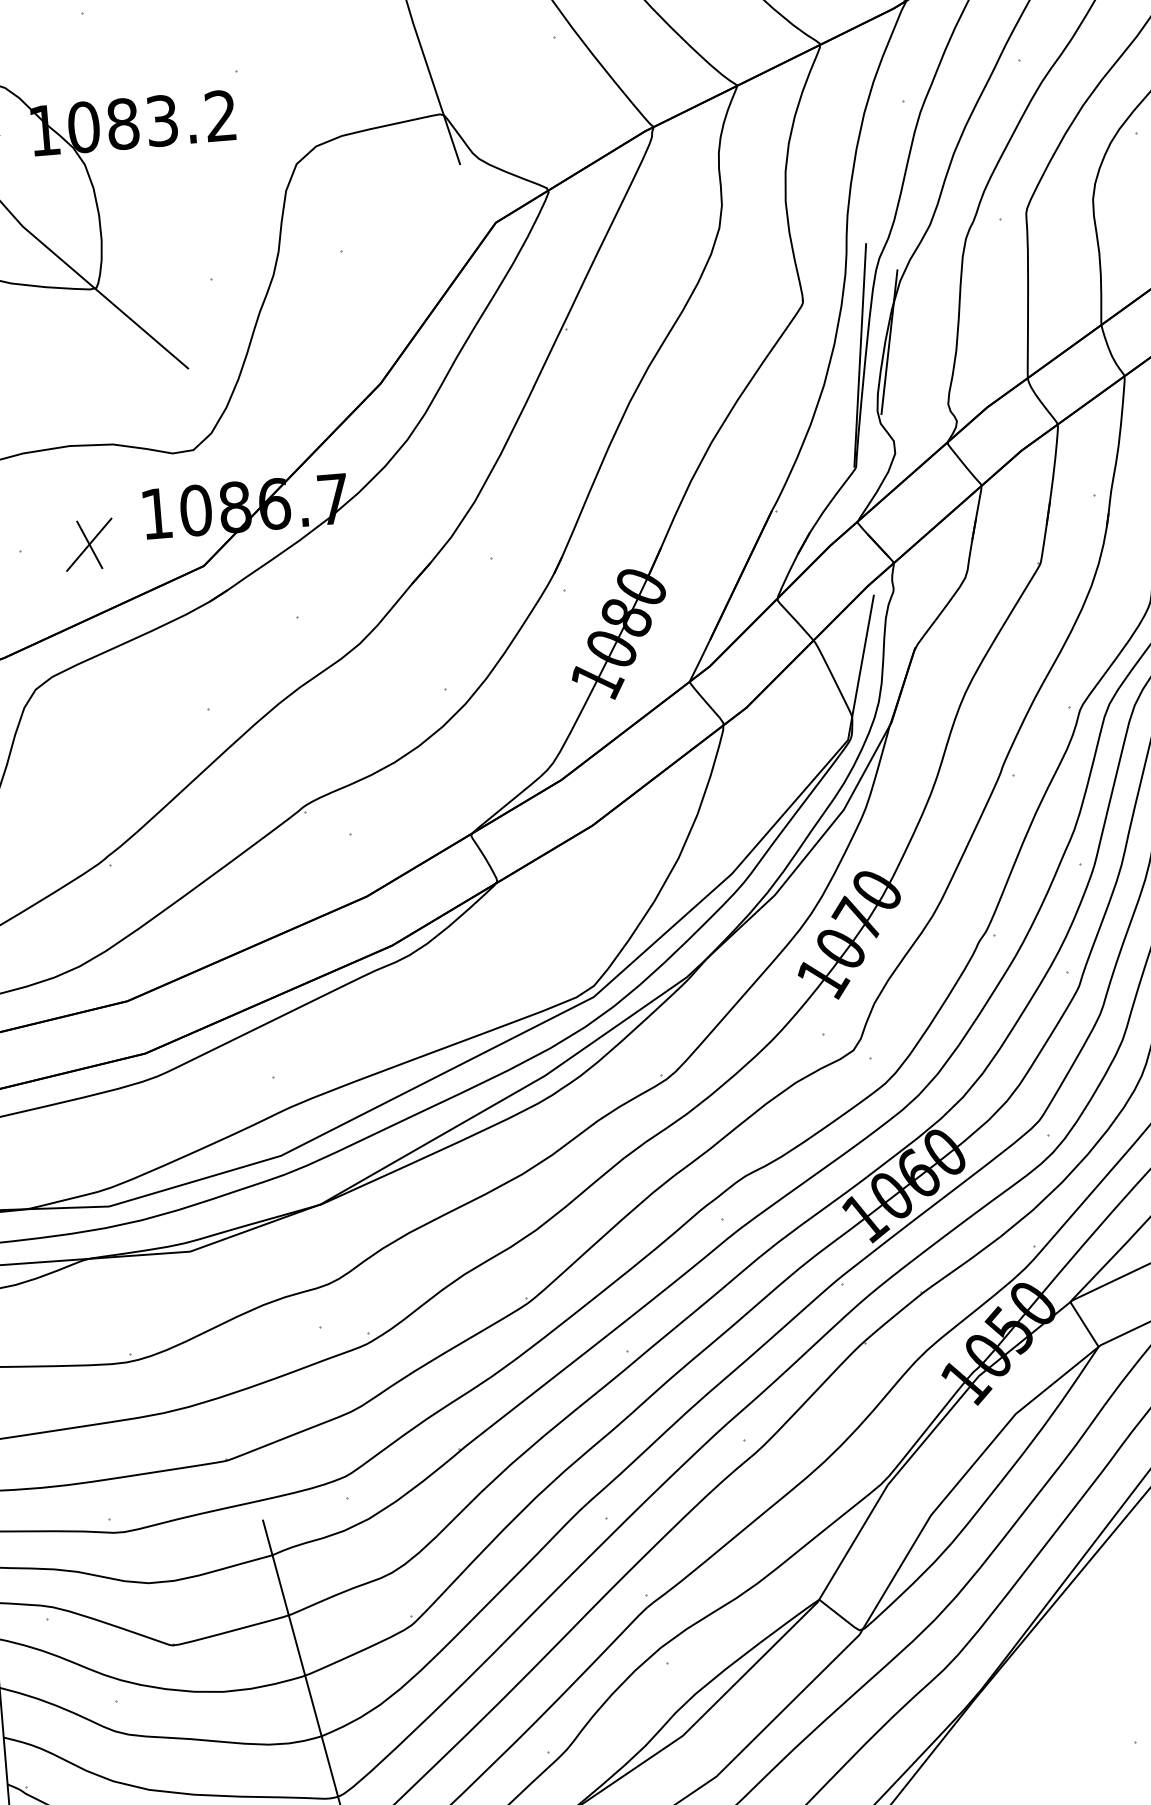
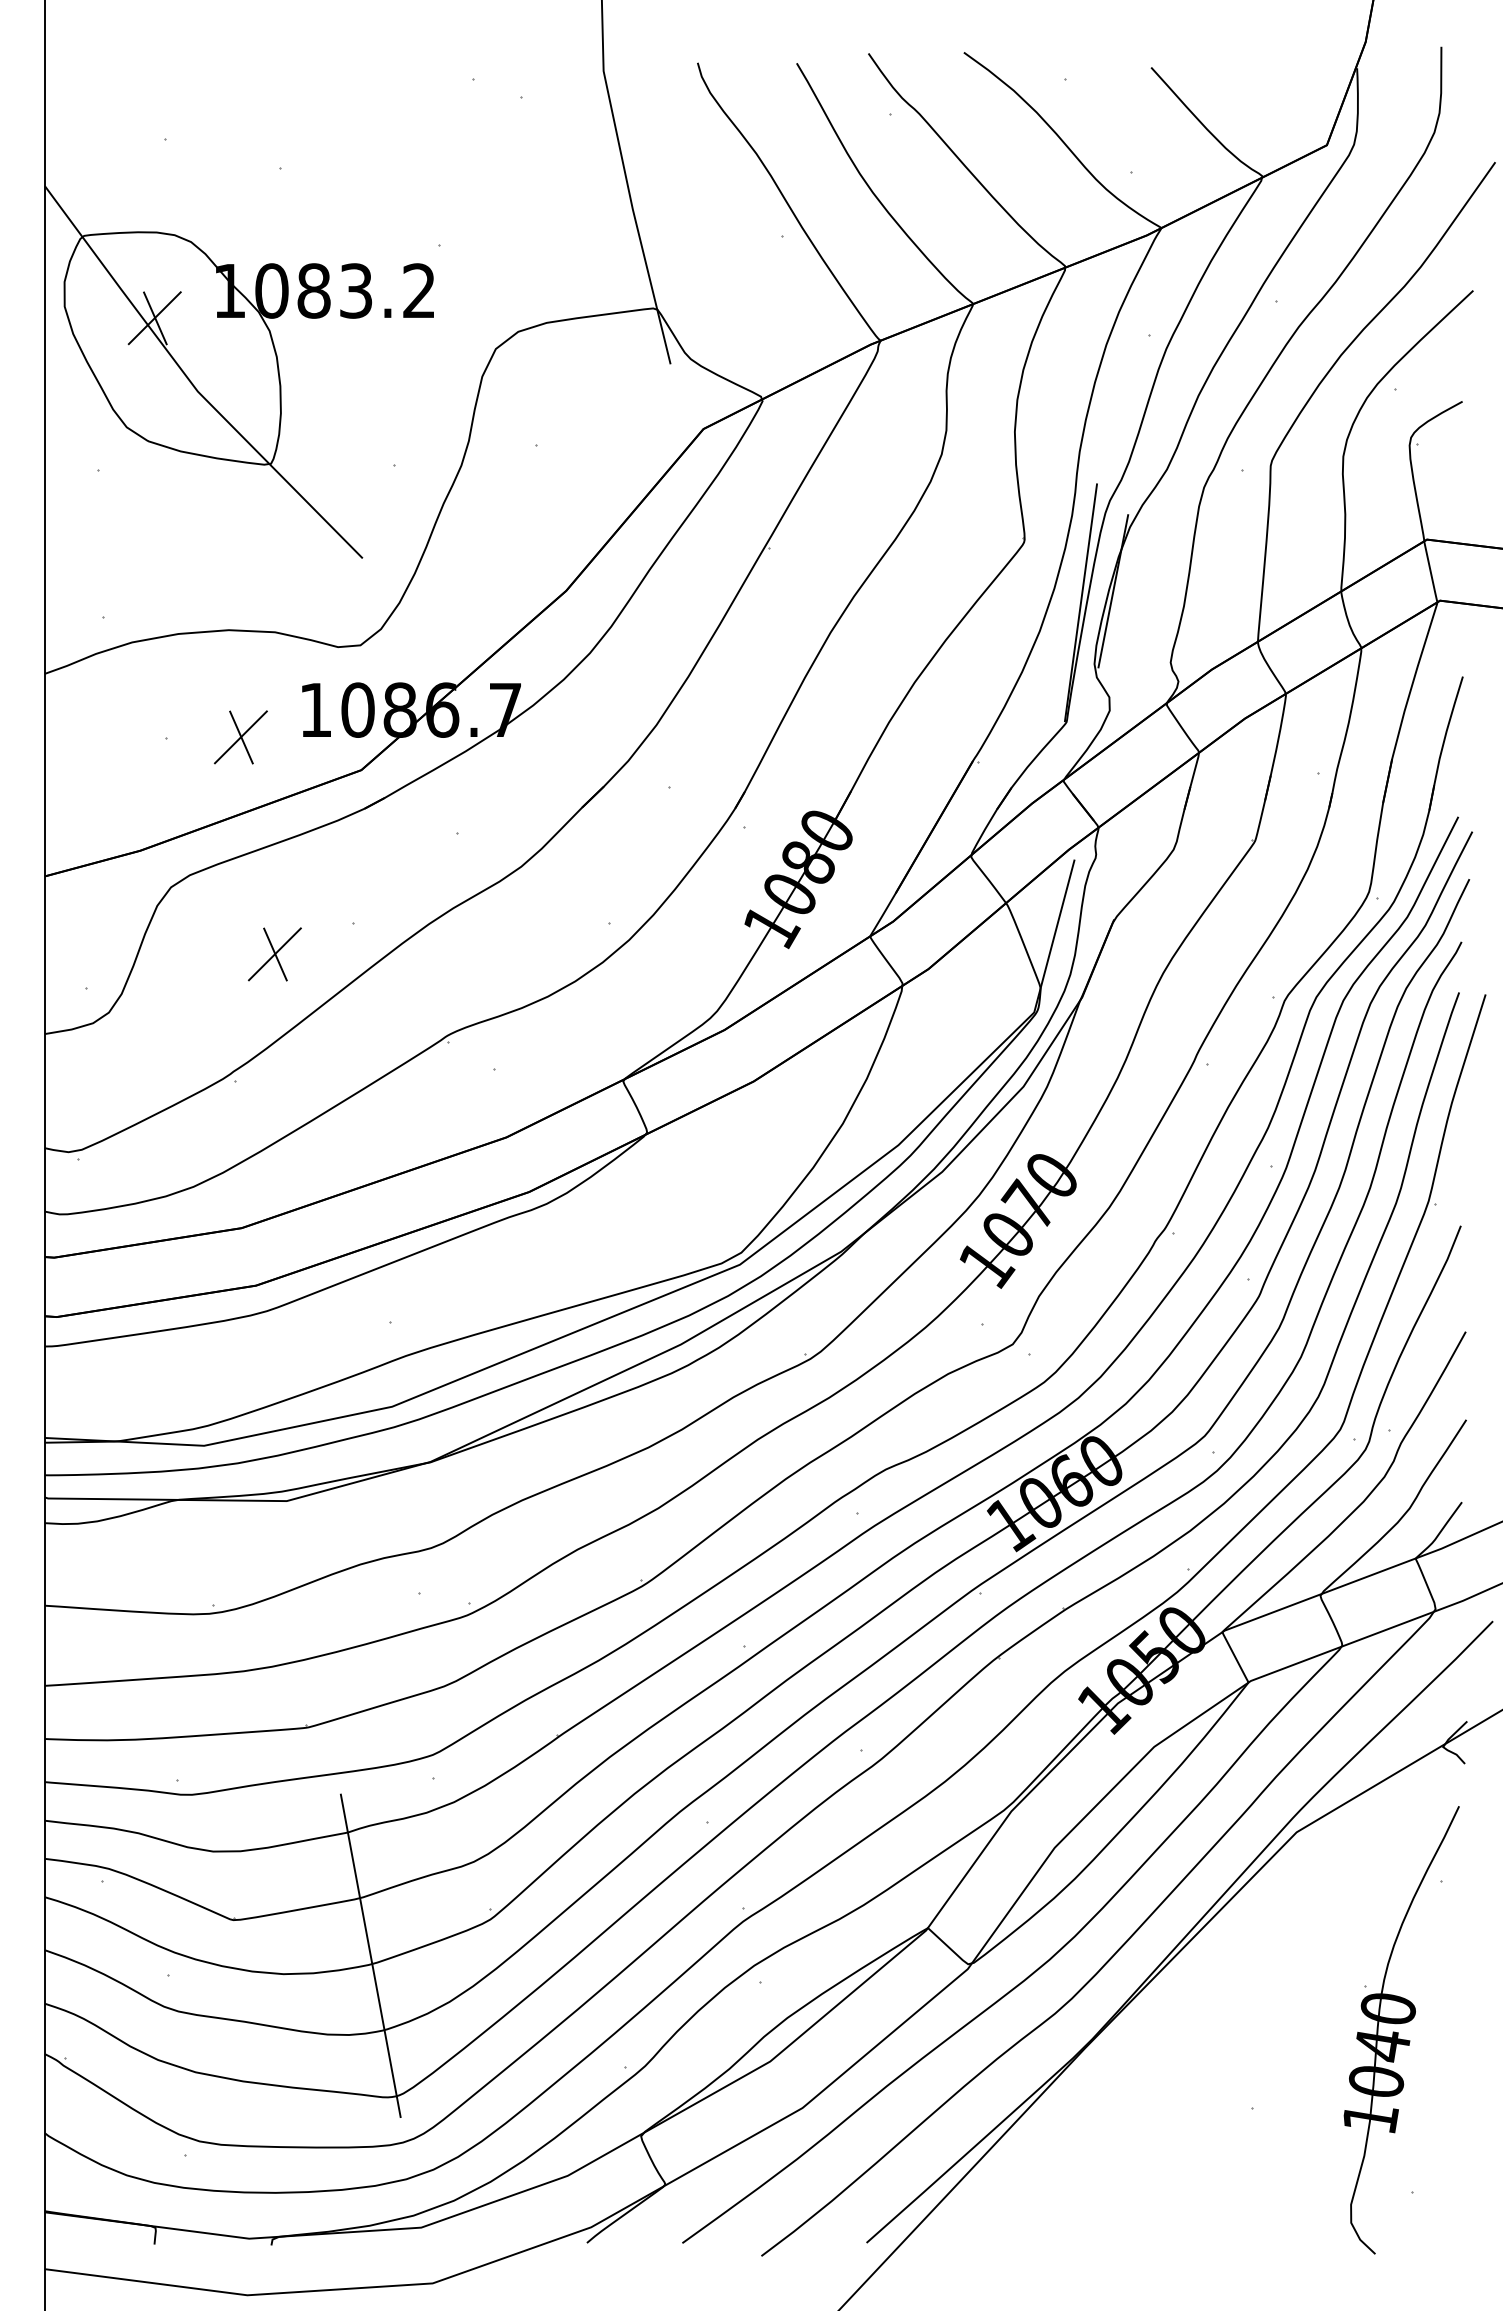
part: (137, 744) -> (274, 954), added

